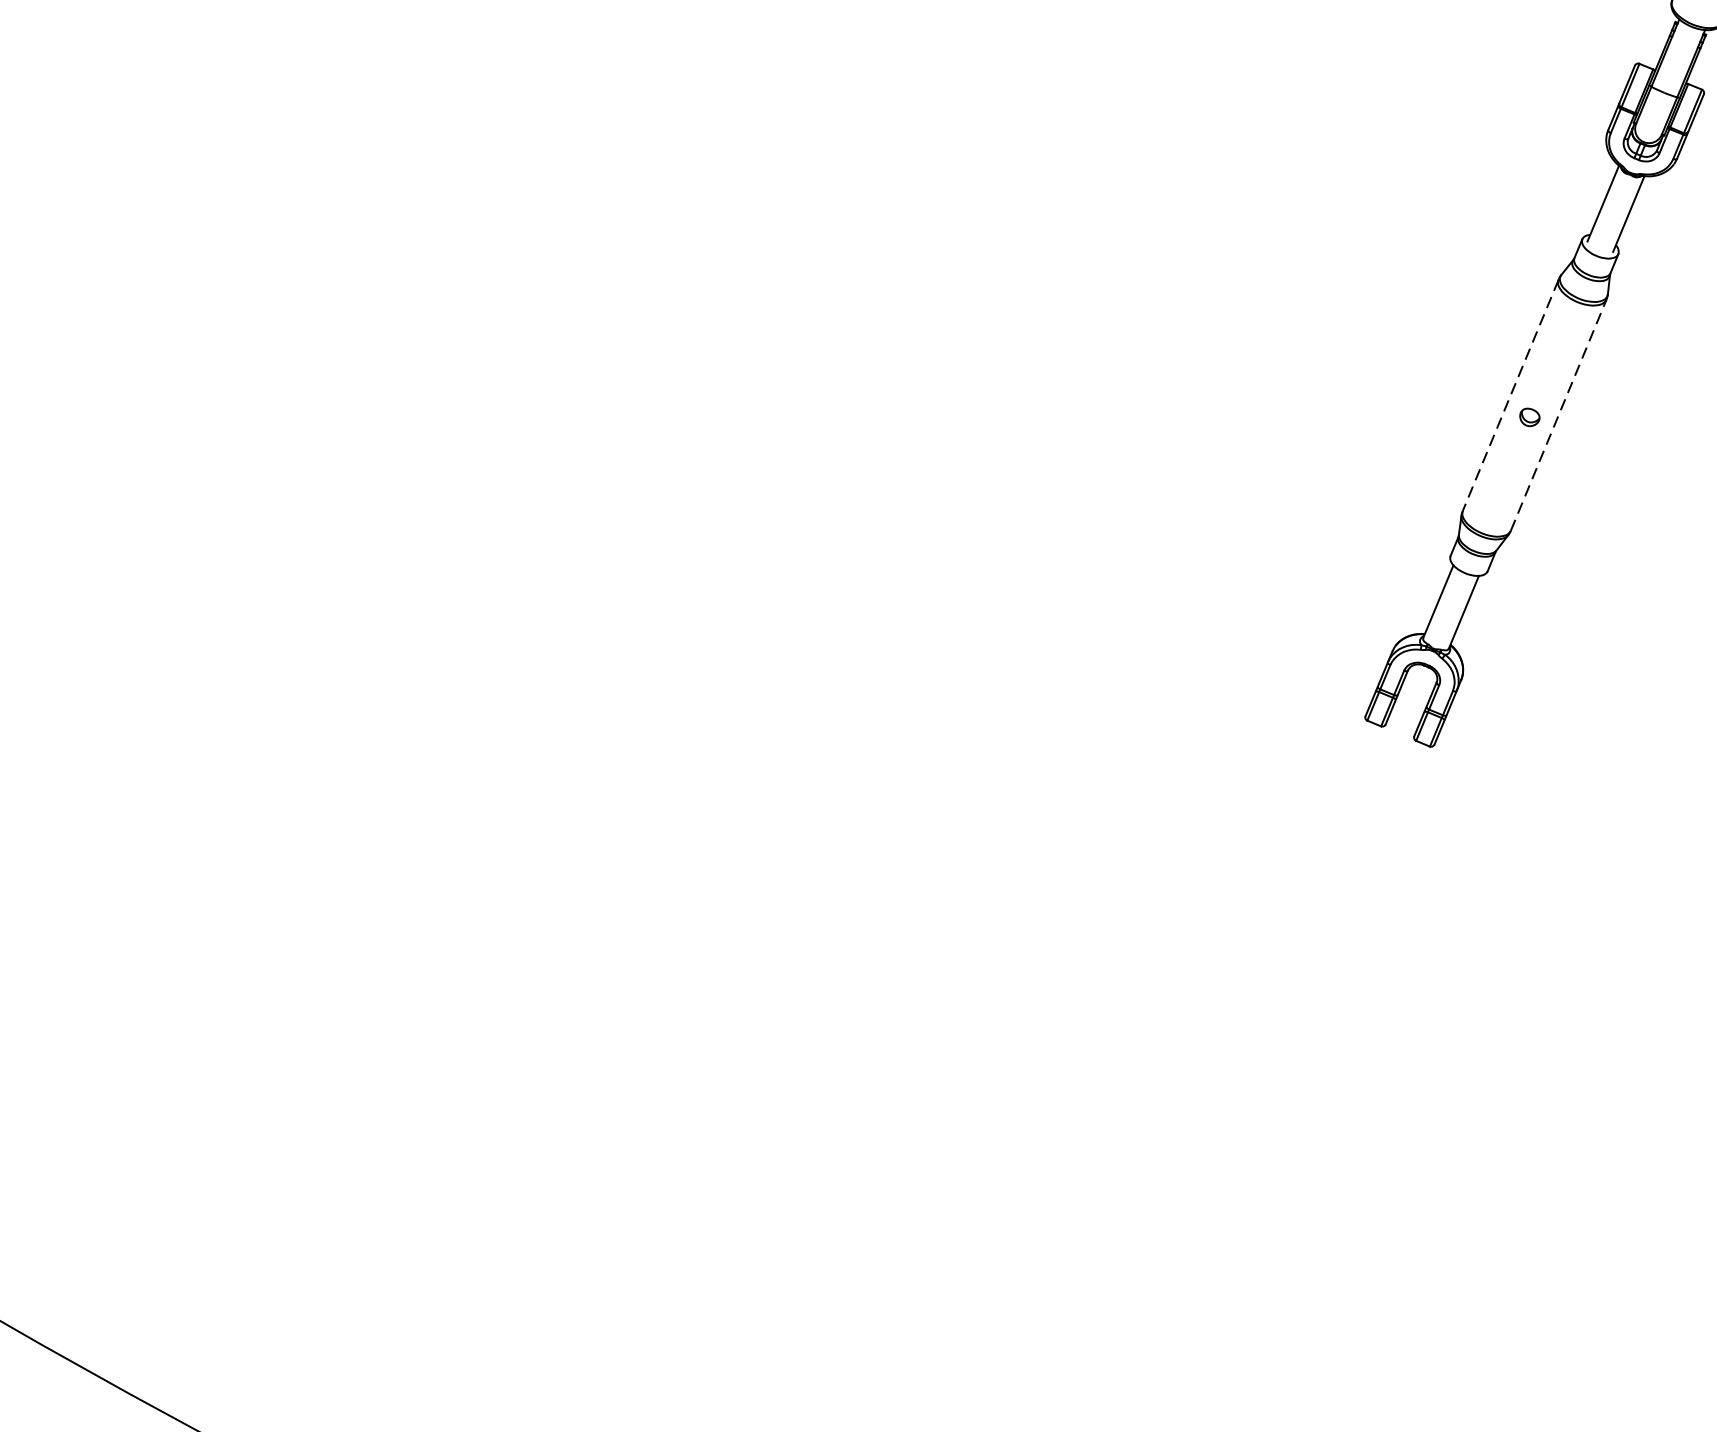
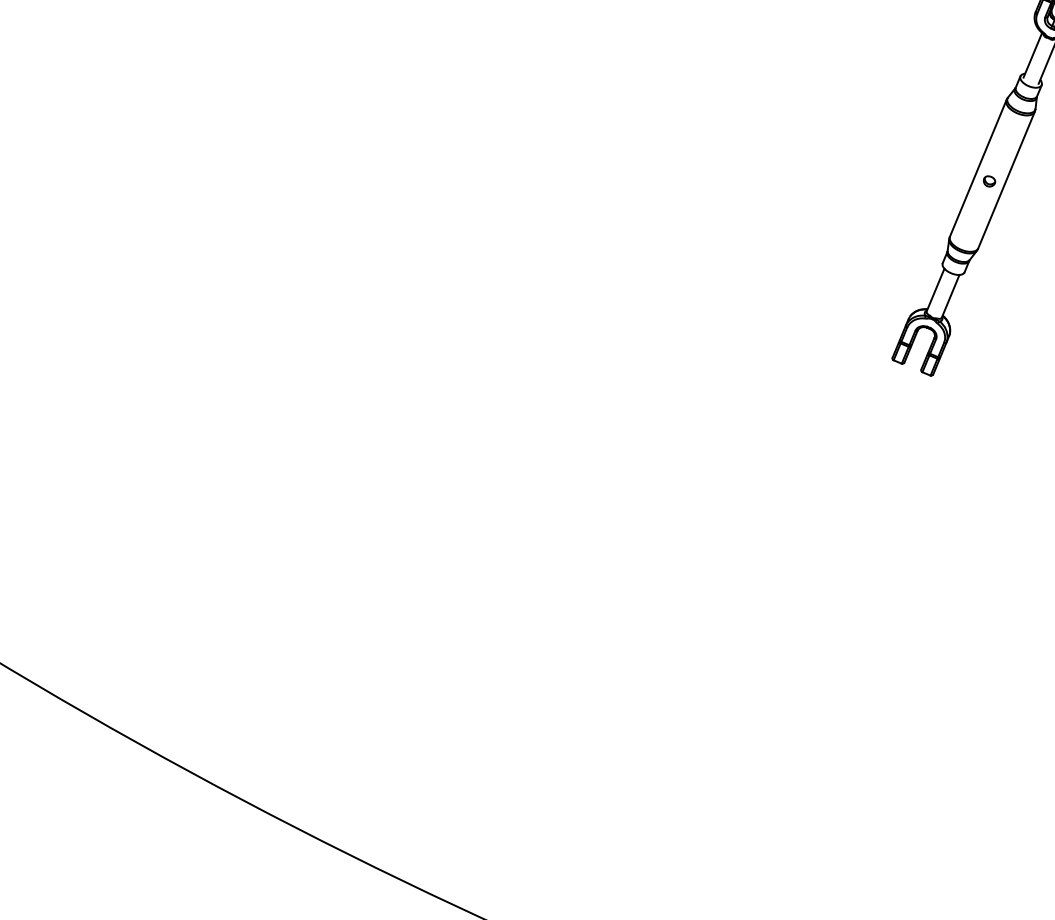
line: (1511, 395) -> (978, 168), dashed -> solid
line: (1558, 415) -> (1006, 180), dashed -> solid

